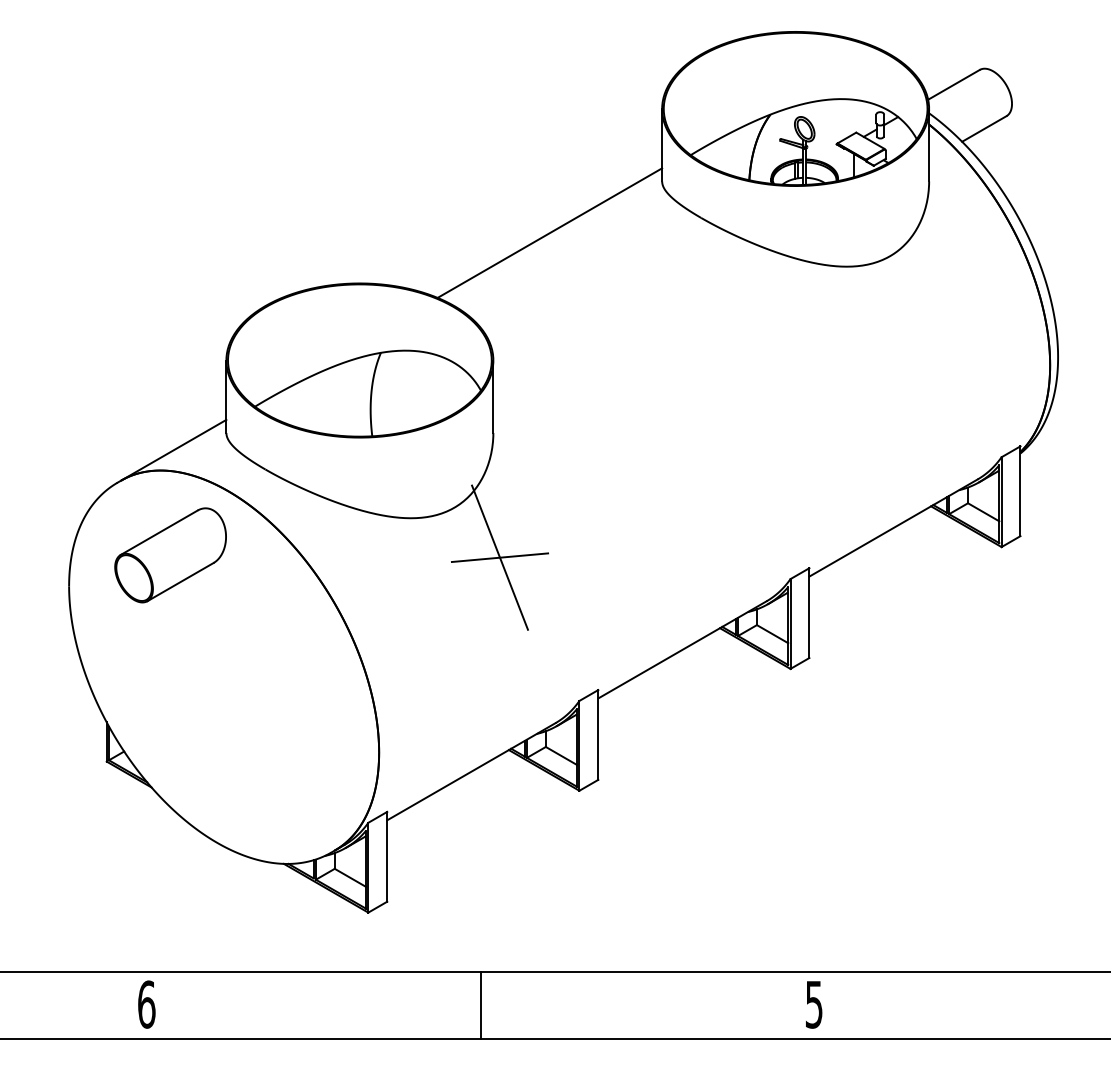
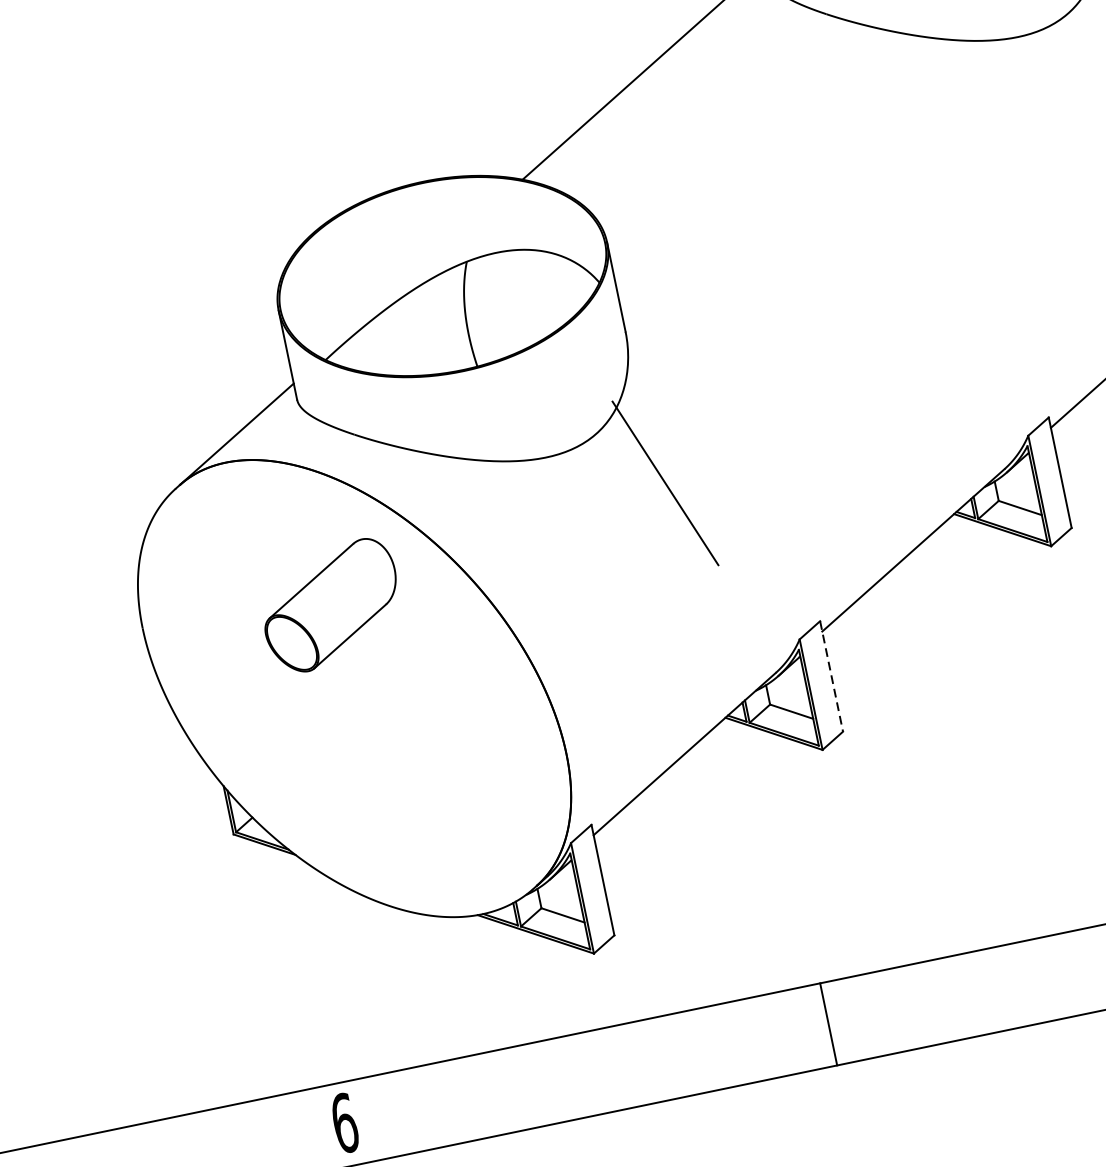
part: (170, 555) -> (331, 606), moved
line: (499, 557) -> (664, 483), removed
line: (598, 734) -> (831, 675), solid -> dashed
line: (480, 1005) -> (828, 1024), moved

